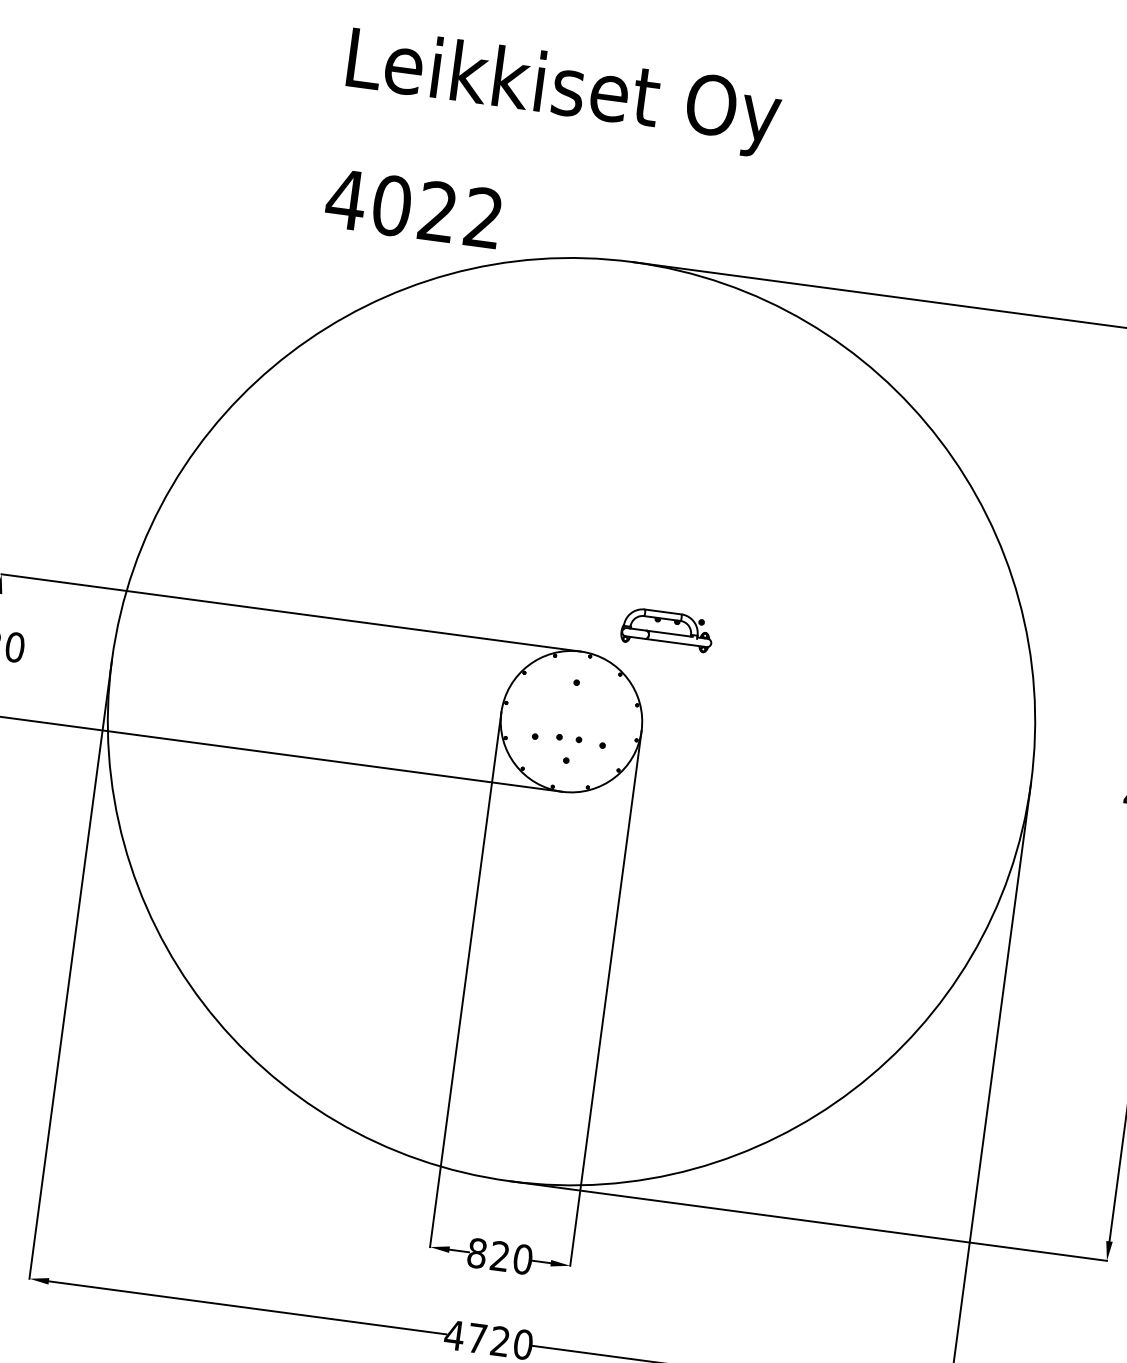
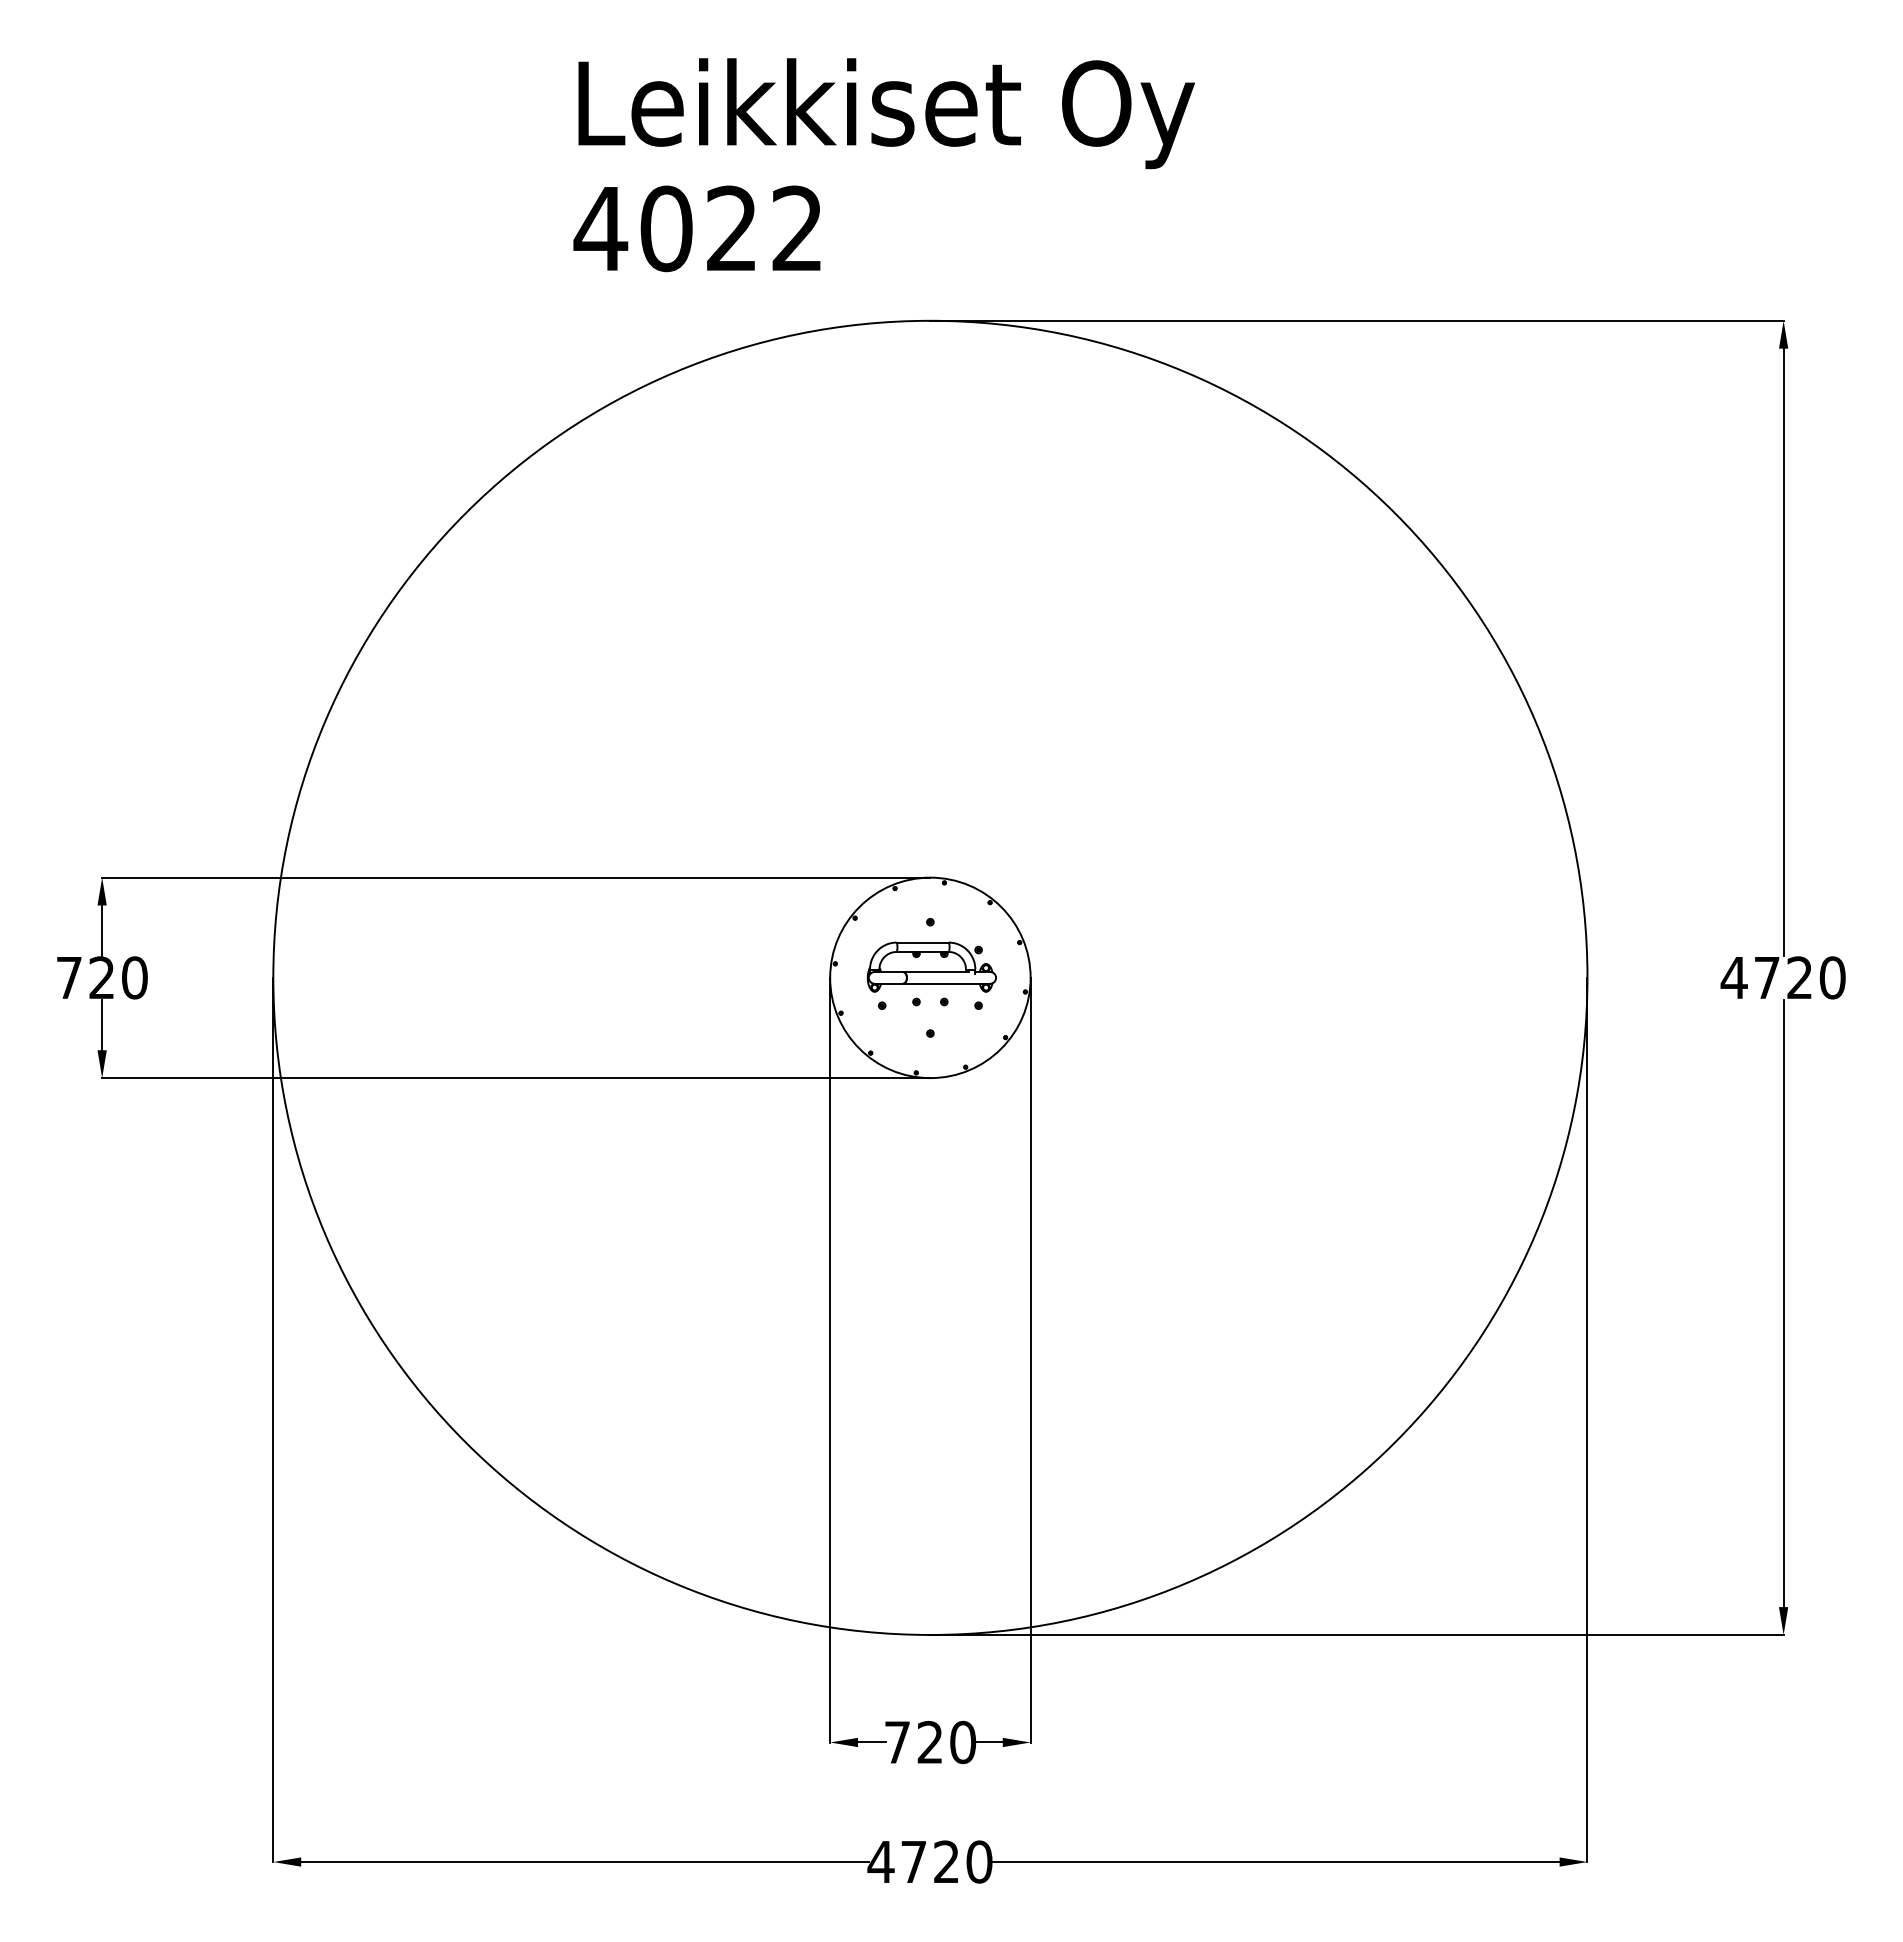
text: (563, 92) -> (886, 113), moved
text: (412, 208) -> (696, 228), moved
part: (667, 629) -> (931, 966), moved
text: (477, 1253) -> (897, 1742), 820 -> 720

